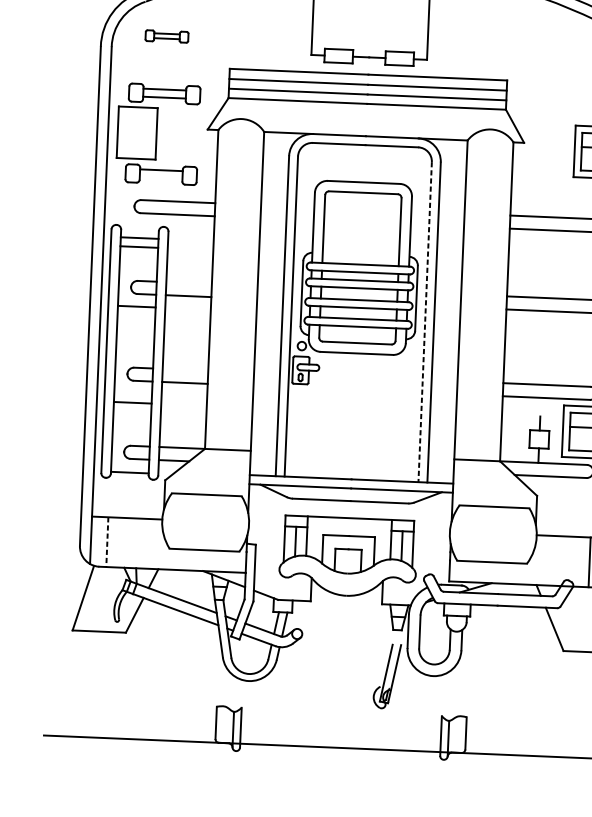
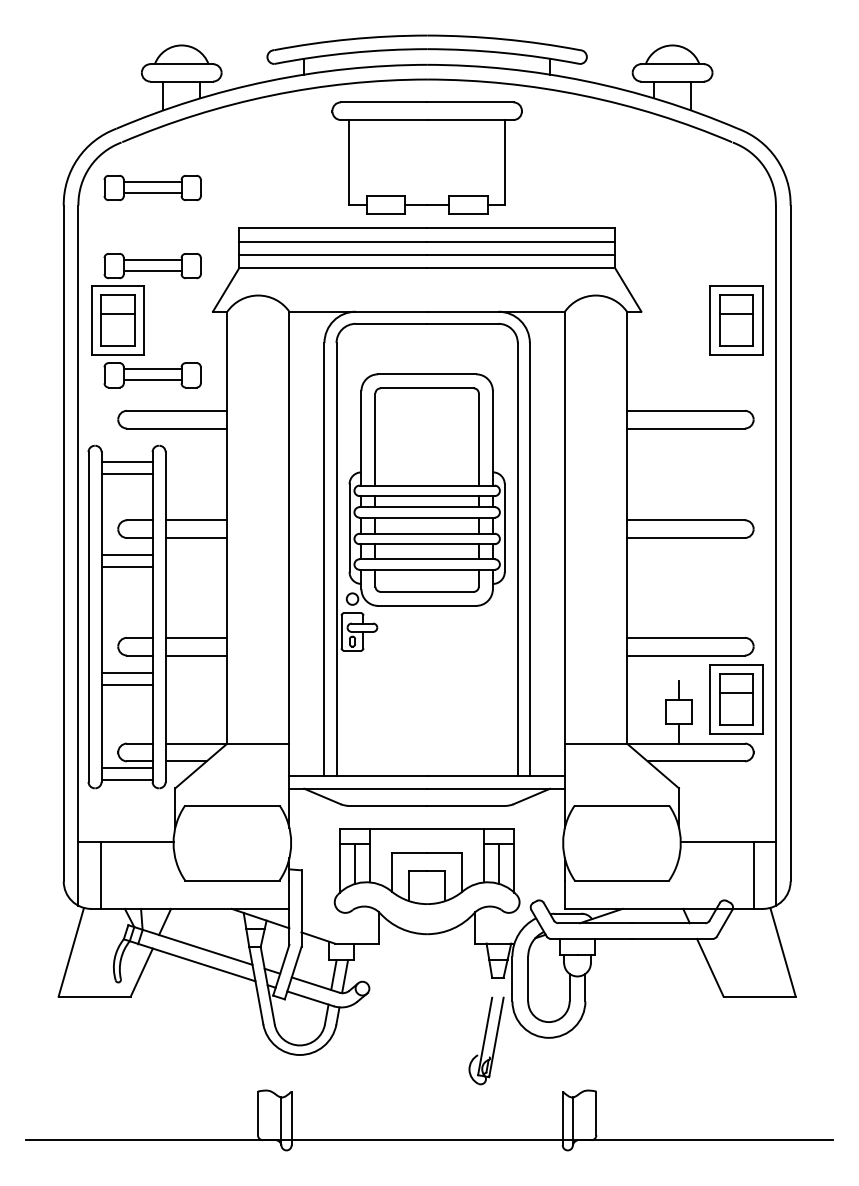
part: (166, 36) -> (152, 188), size x1.67
part: (137, 133) -> (117, 320), added
line: (160, 178) -> (152, 380), added
line: (189, 283) -> (196, 520), added
line: (136, 315) -> (126, 567), added
line: (424, 321) -> (517, 559), dashed -> solid
line: (185, 369) -> (196, 637), added
line: (132, 394) -> (126, 673), added
line: (129, 463) -> (126, 767), added
line: (107, 542) -> (100, 875), dashed -> solid

